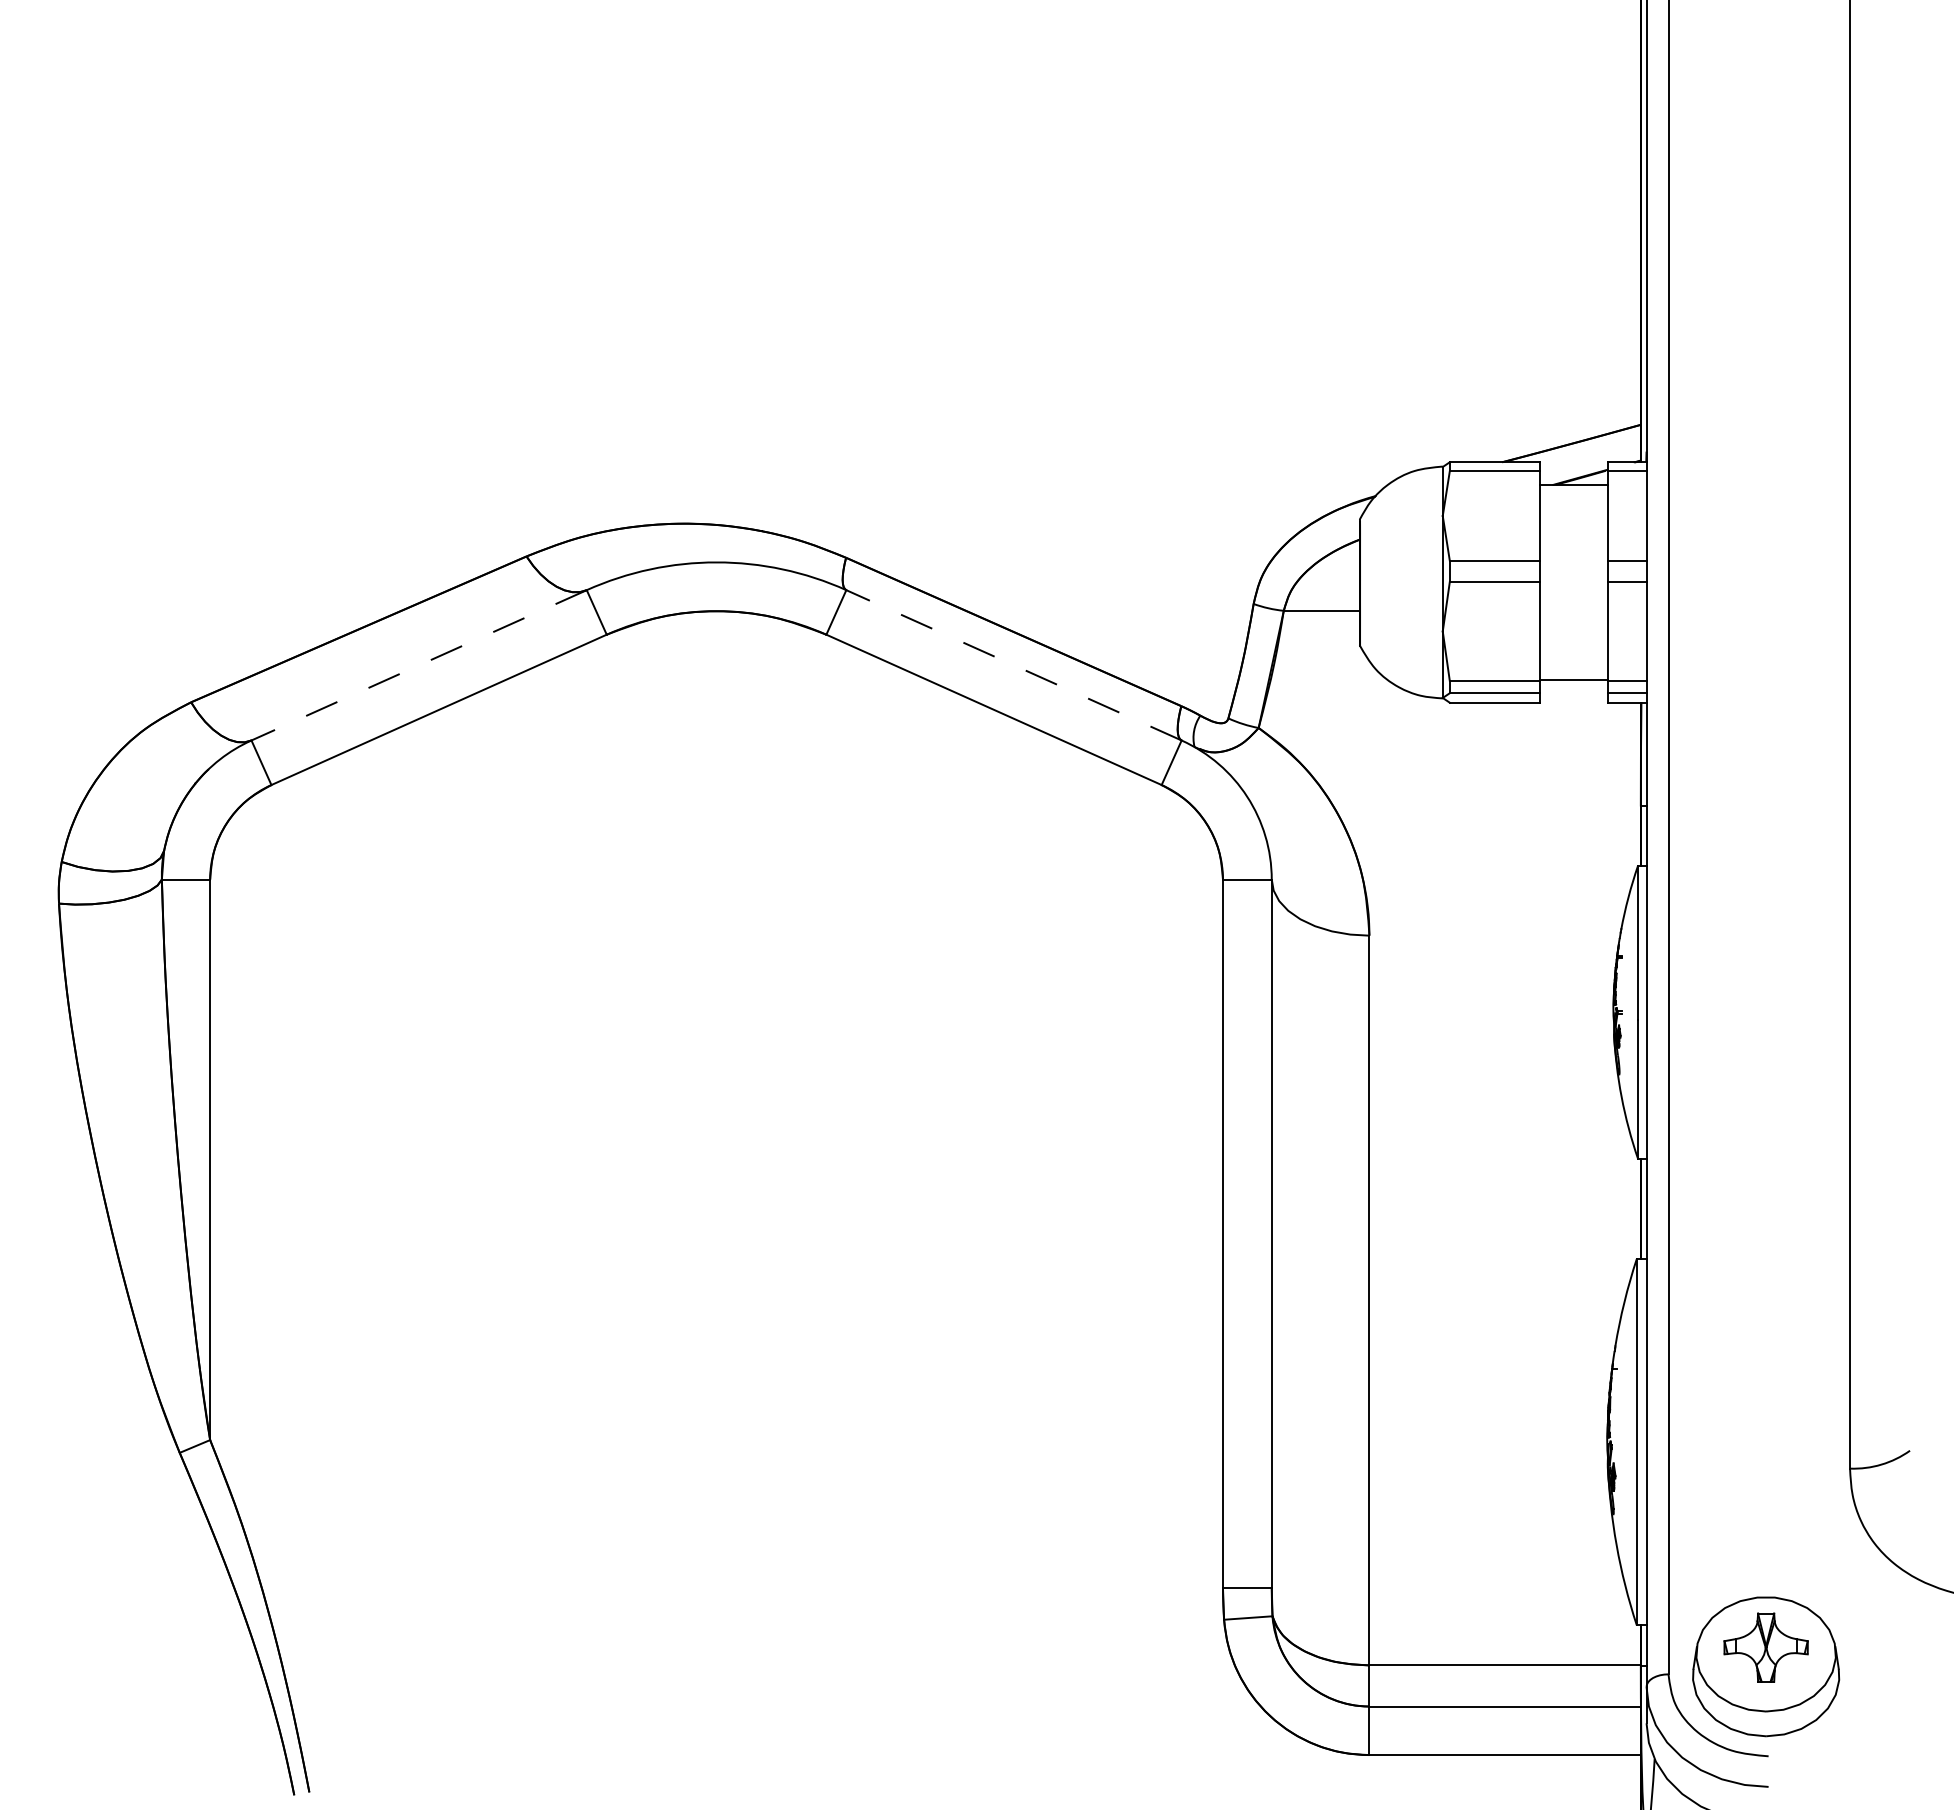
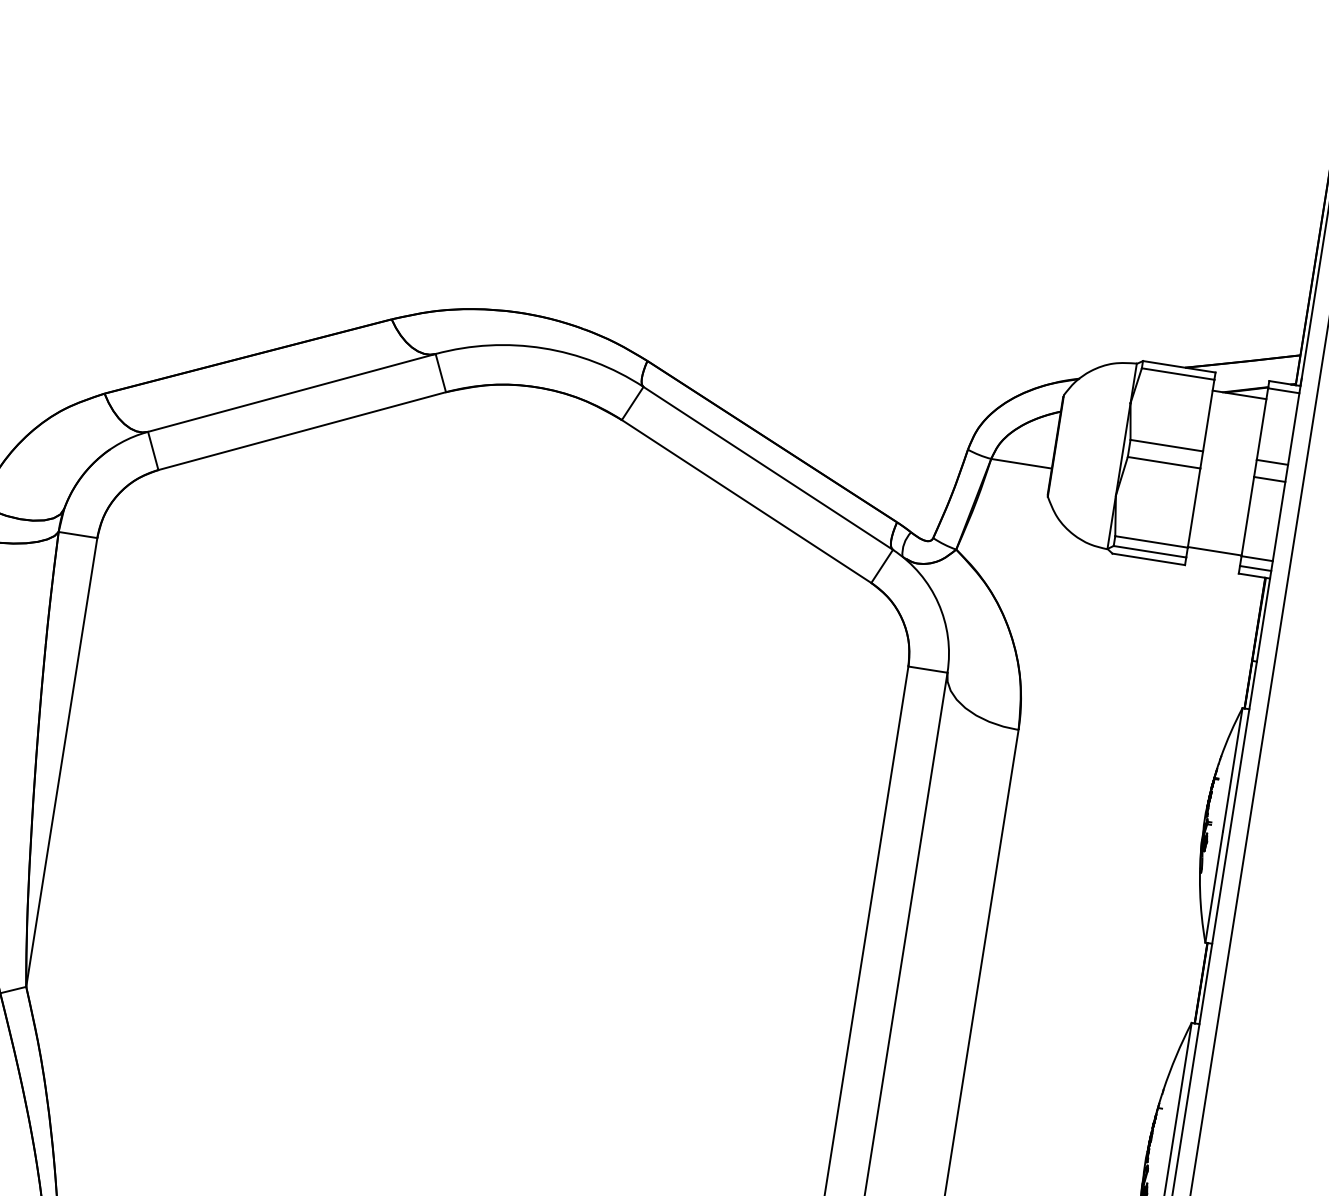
line: (419, 665) -> (292, 393), dashed -> solid
line: (1014, 665) -> (768, 468), dashed -> solid

